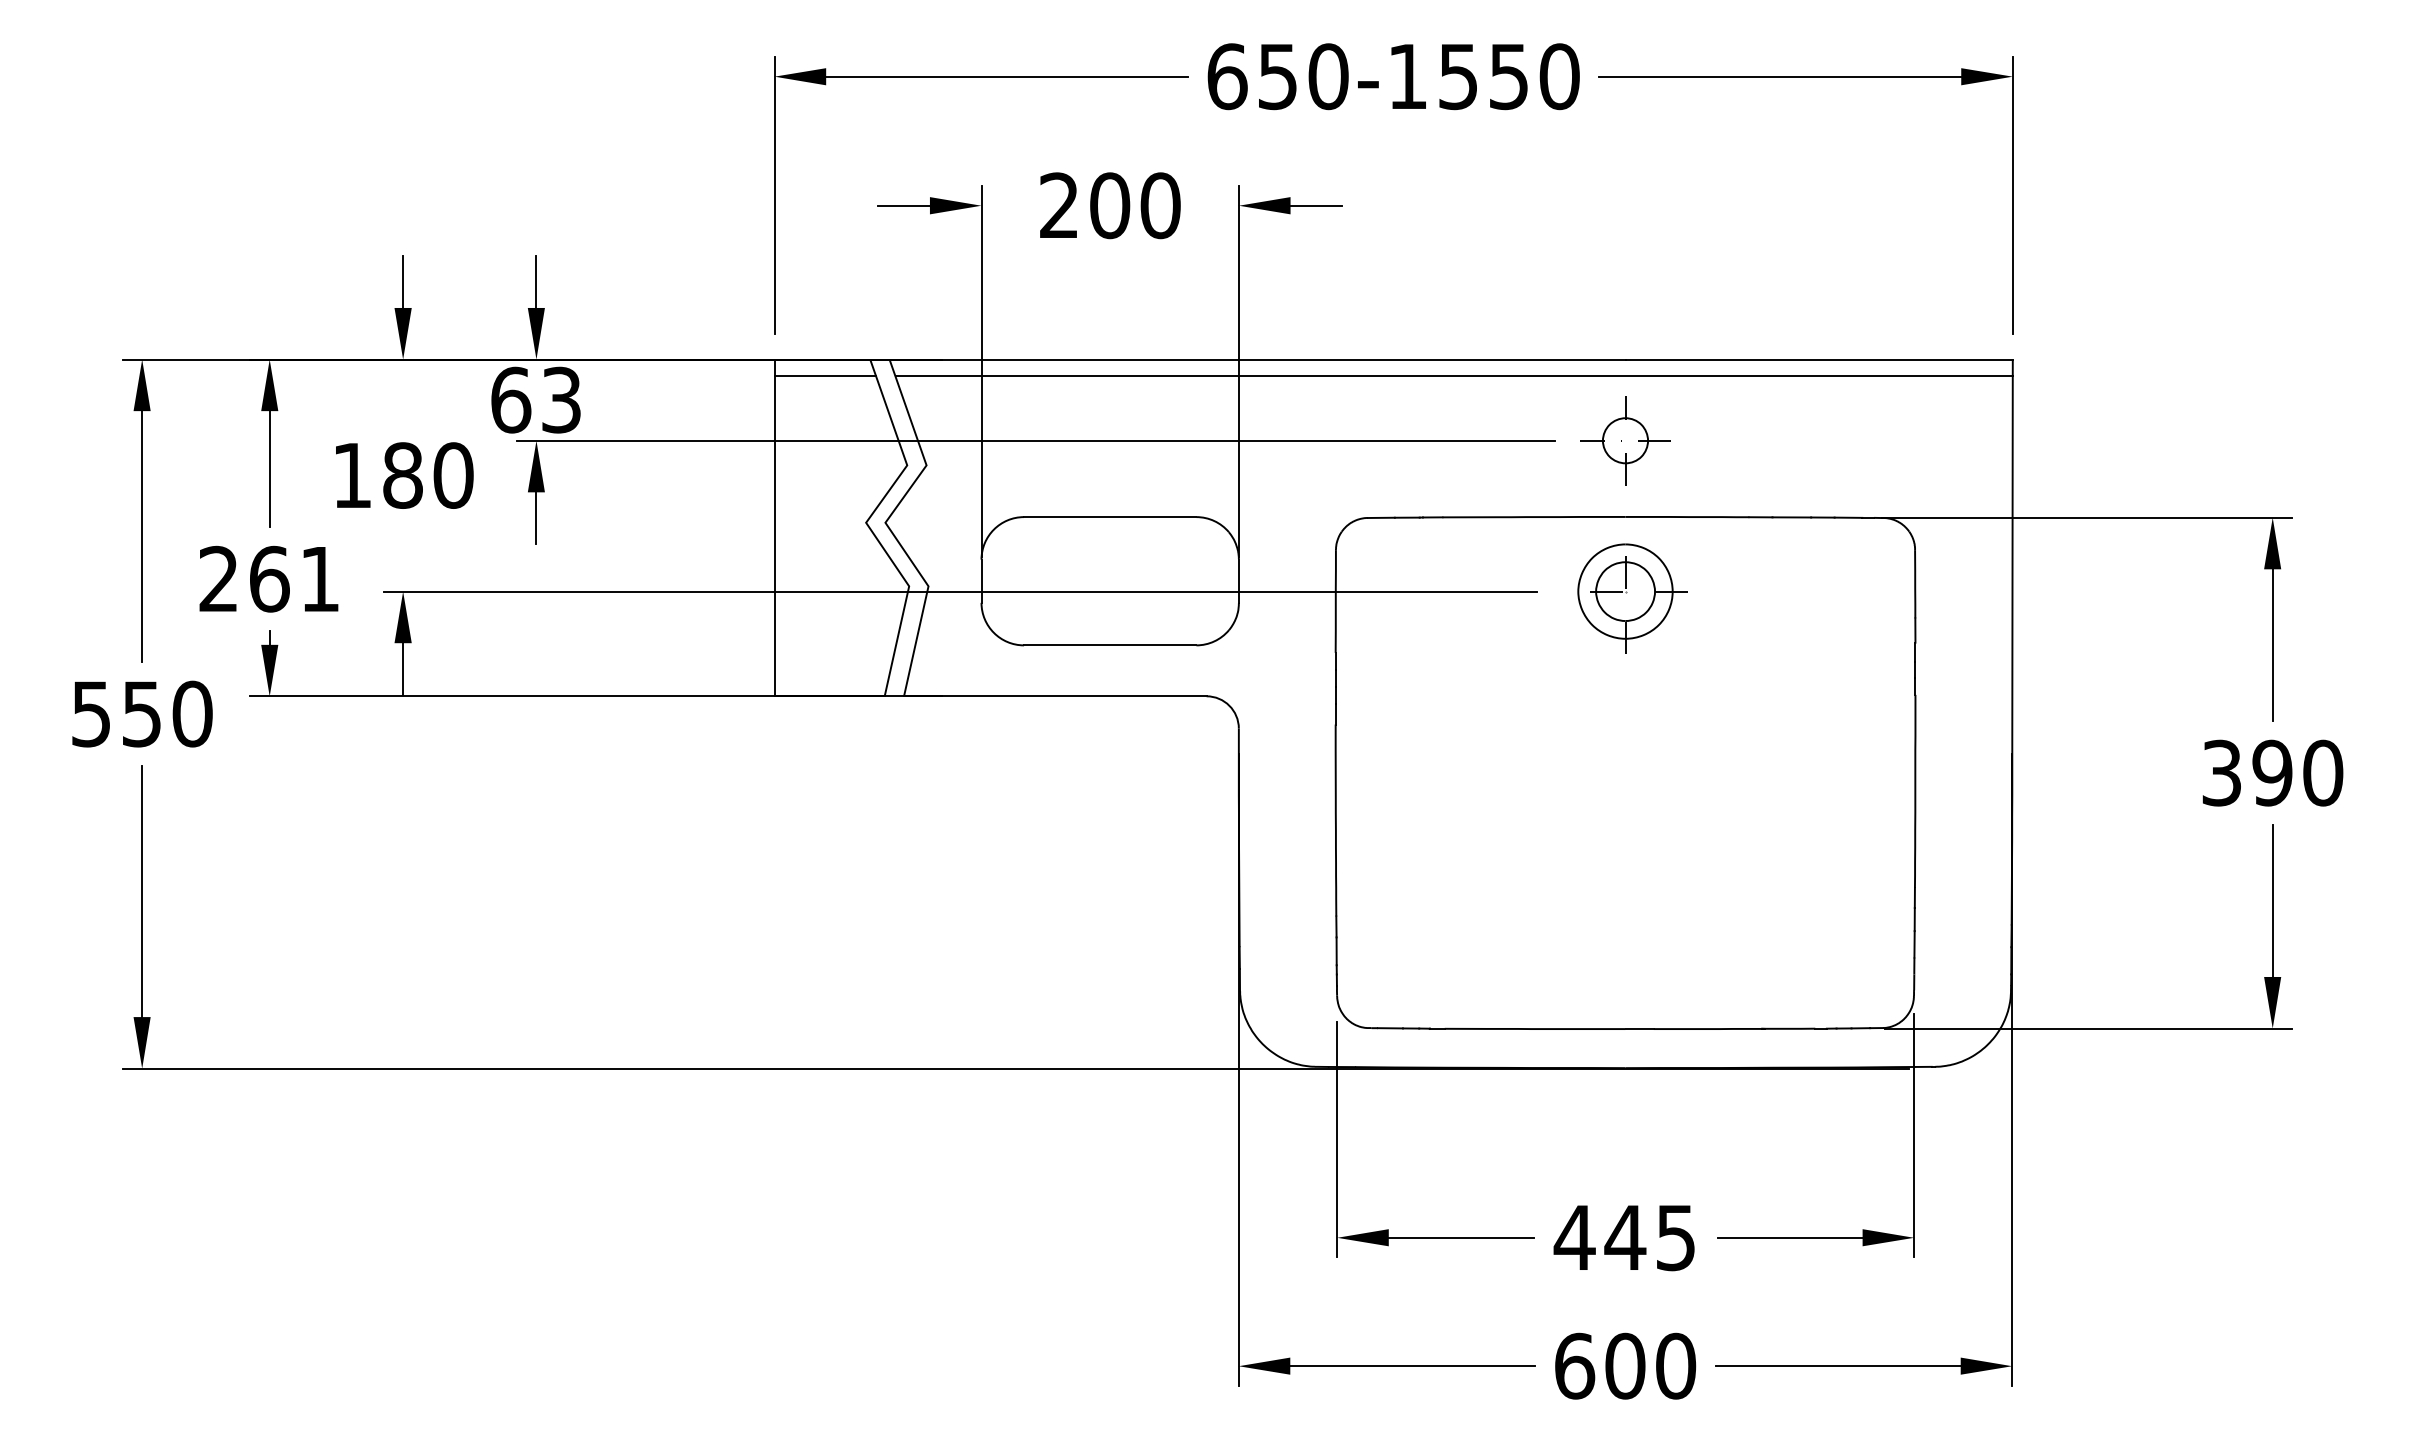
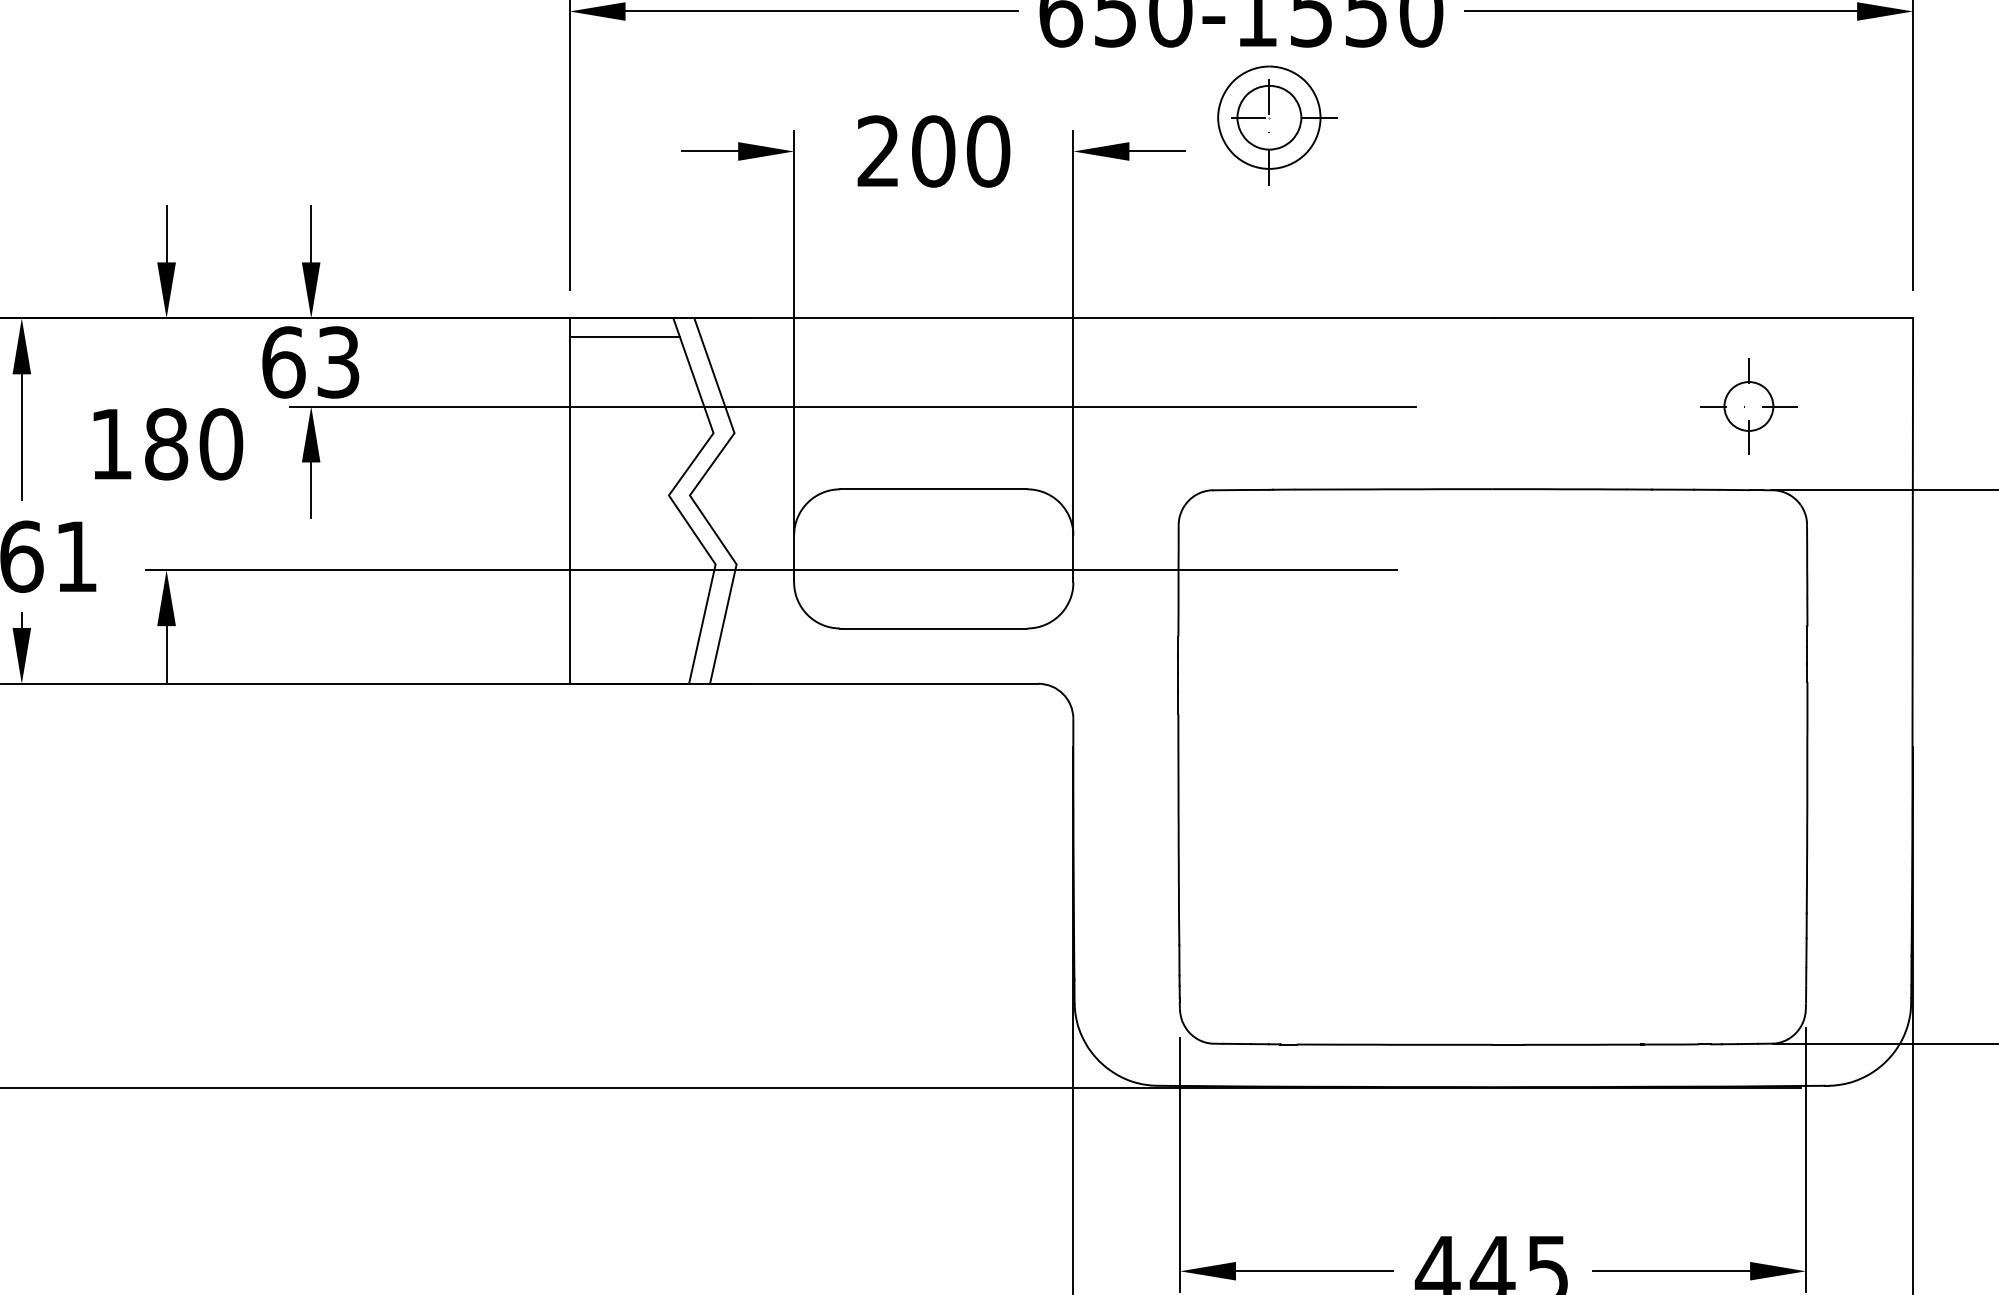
line: (1453, 376) -> (1306, 336), removed
part: (1625, 440) -> (1748, 406), moved
part: (1632, 598) -> (1276, 125), moved

